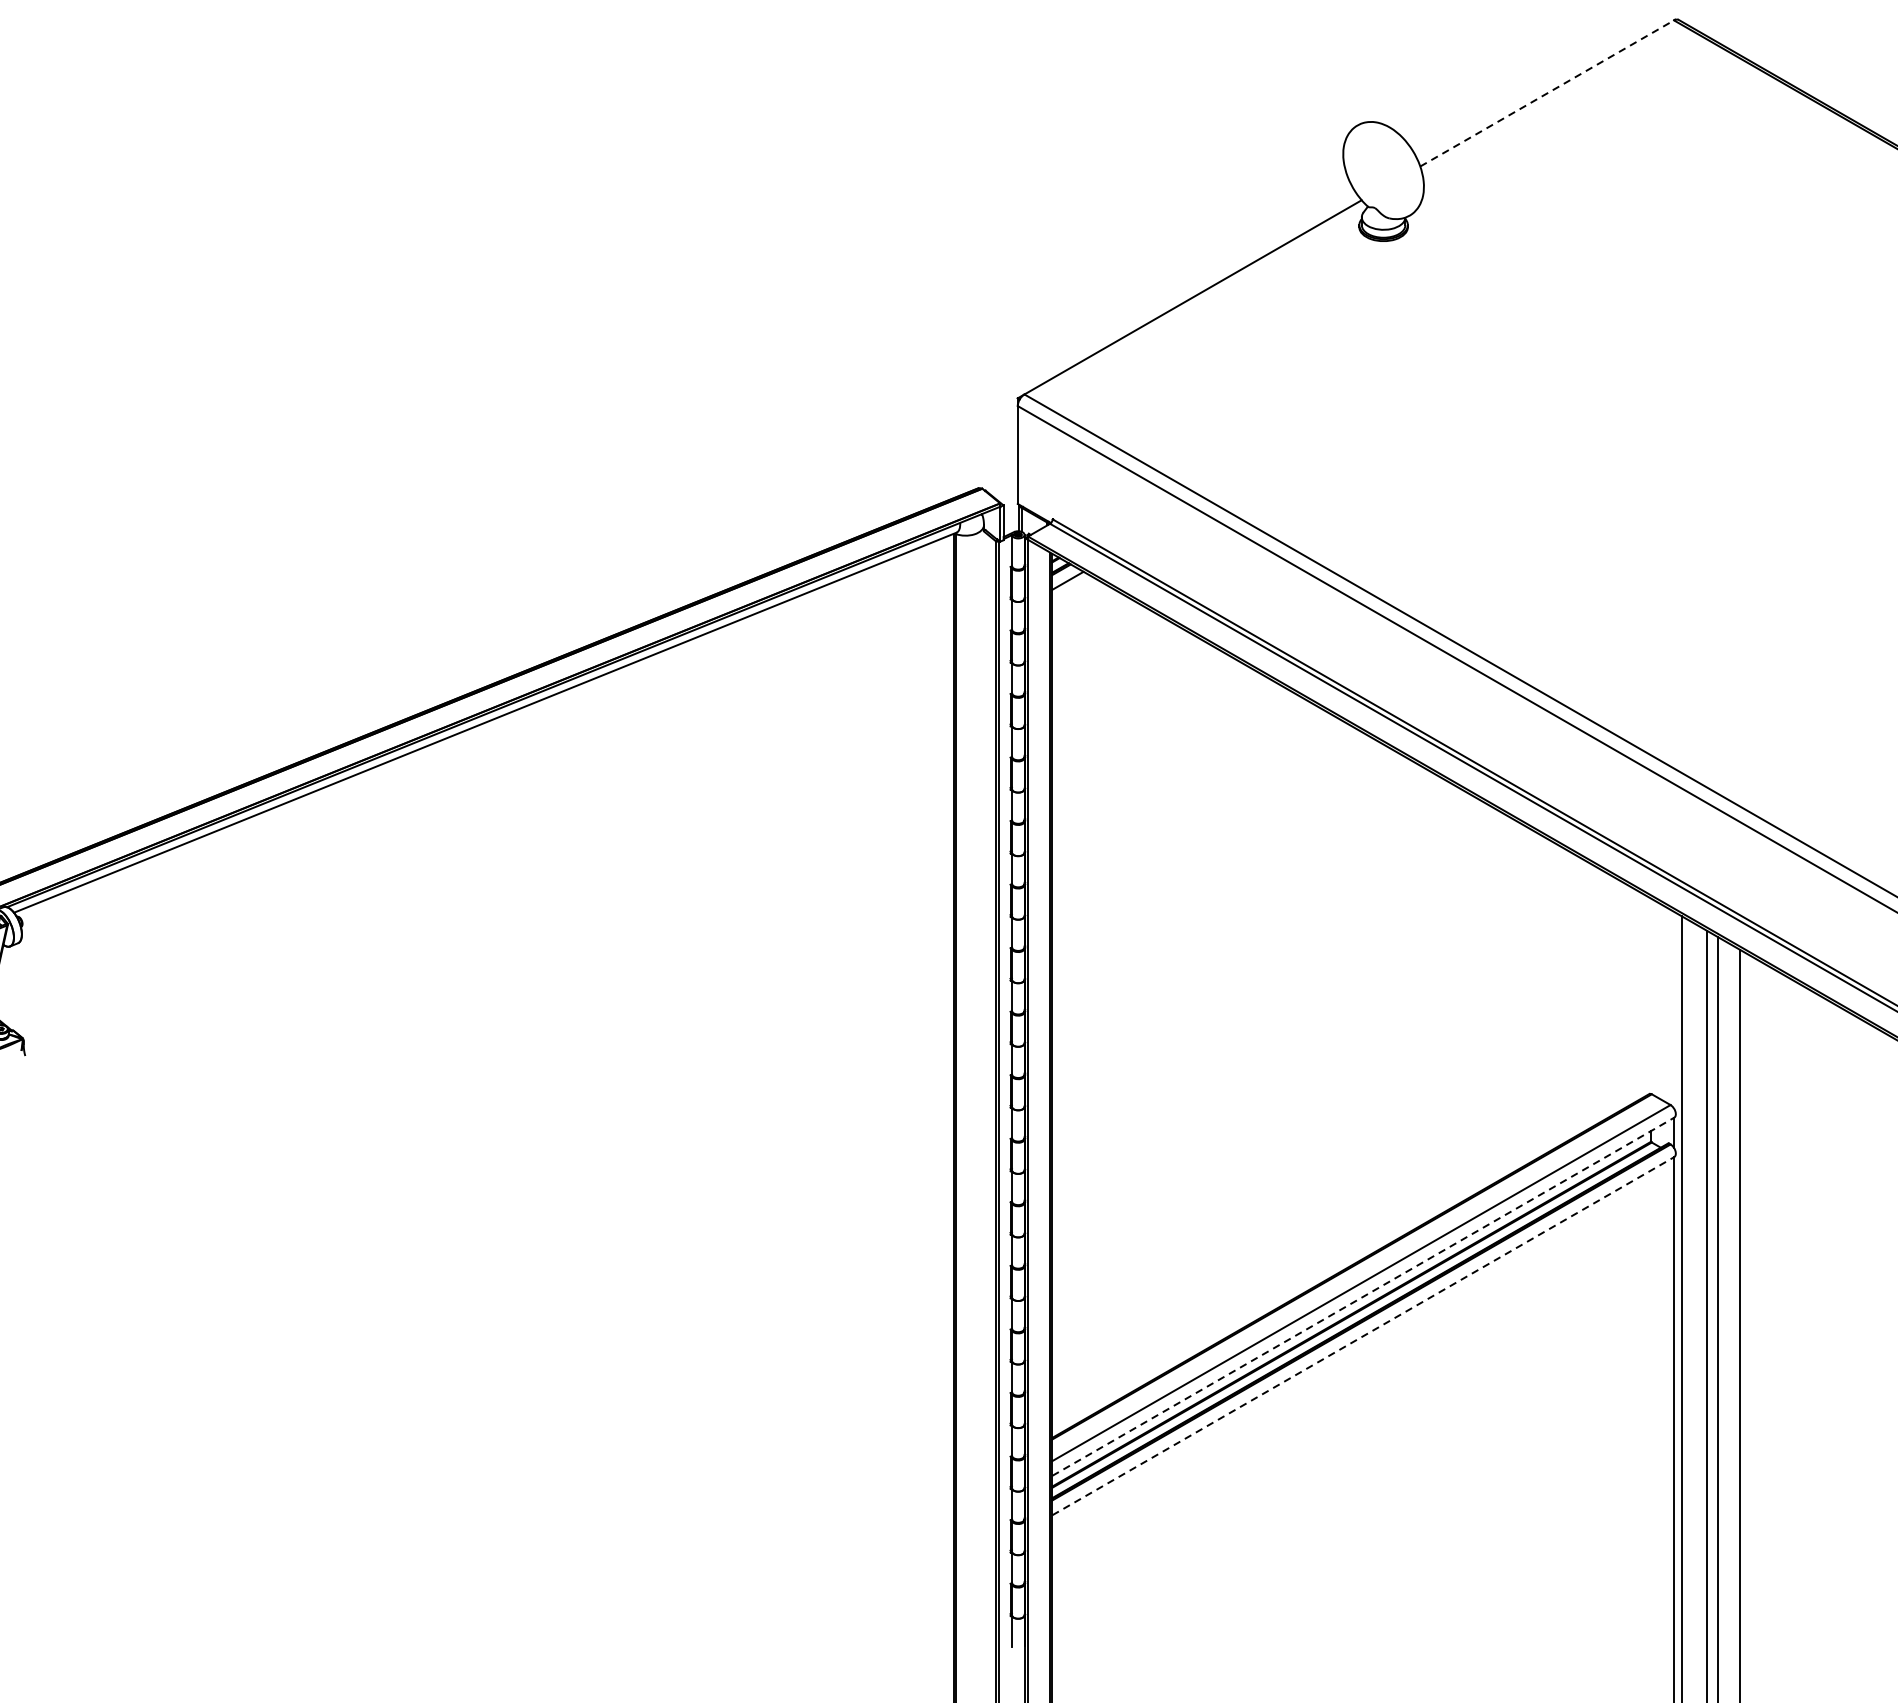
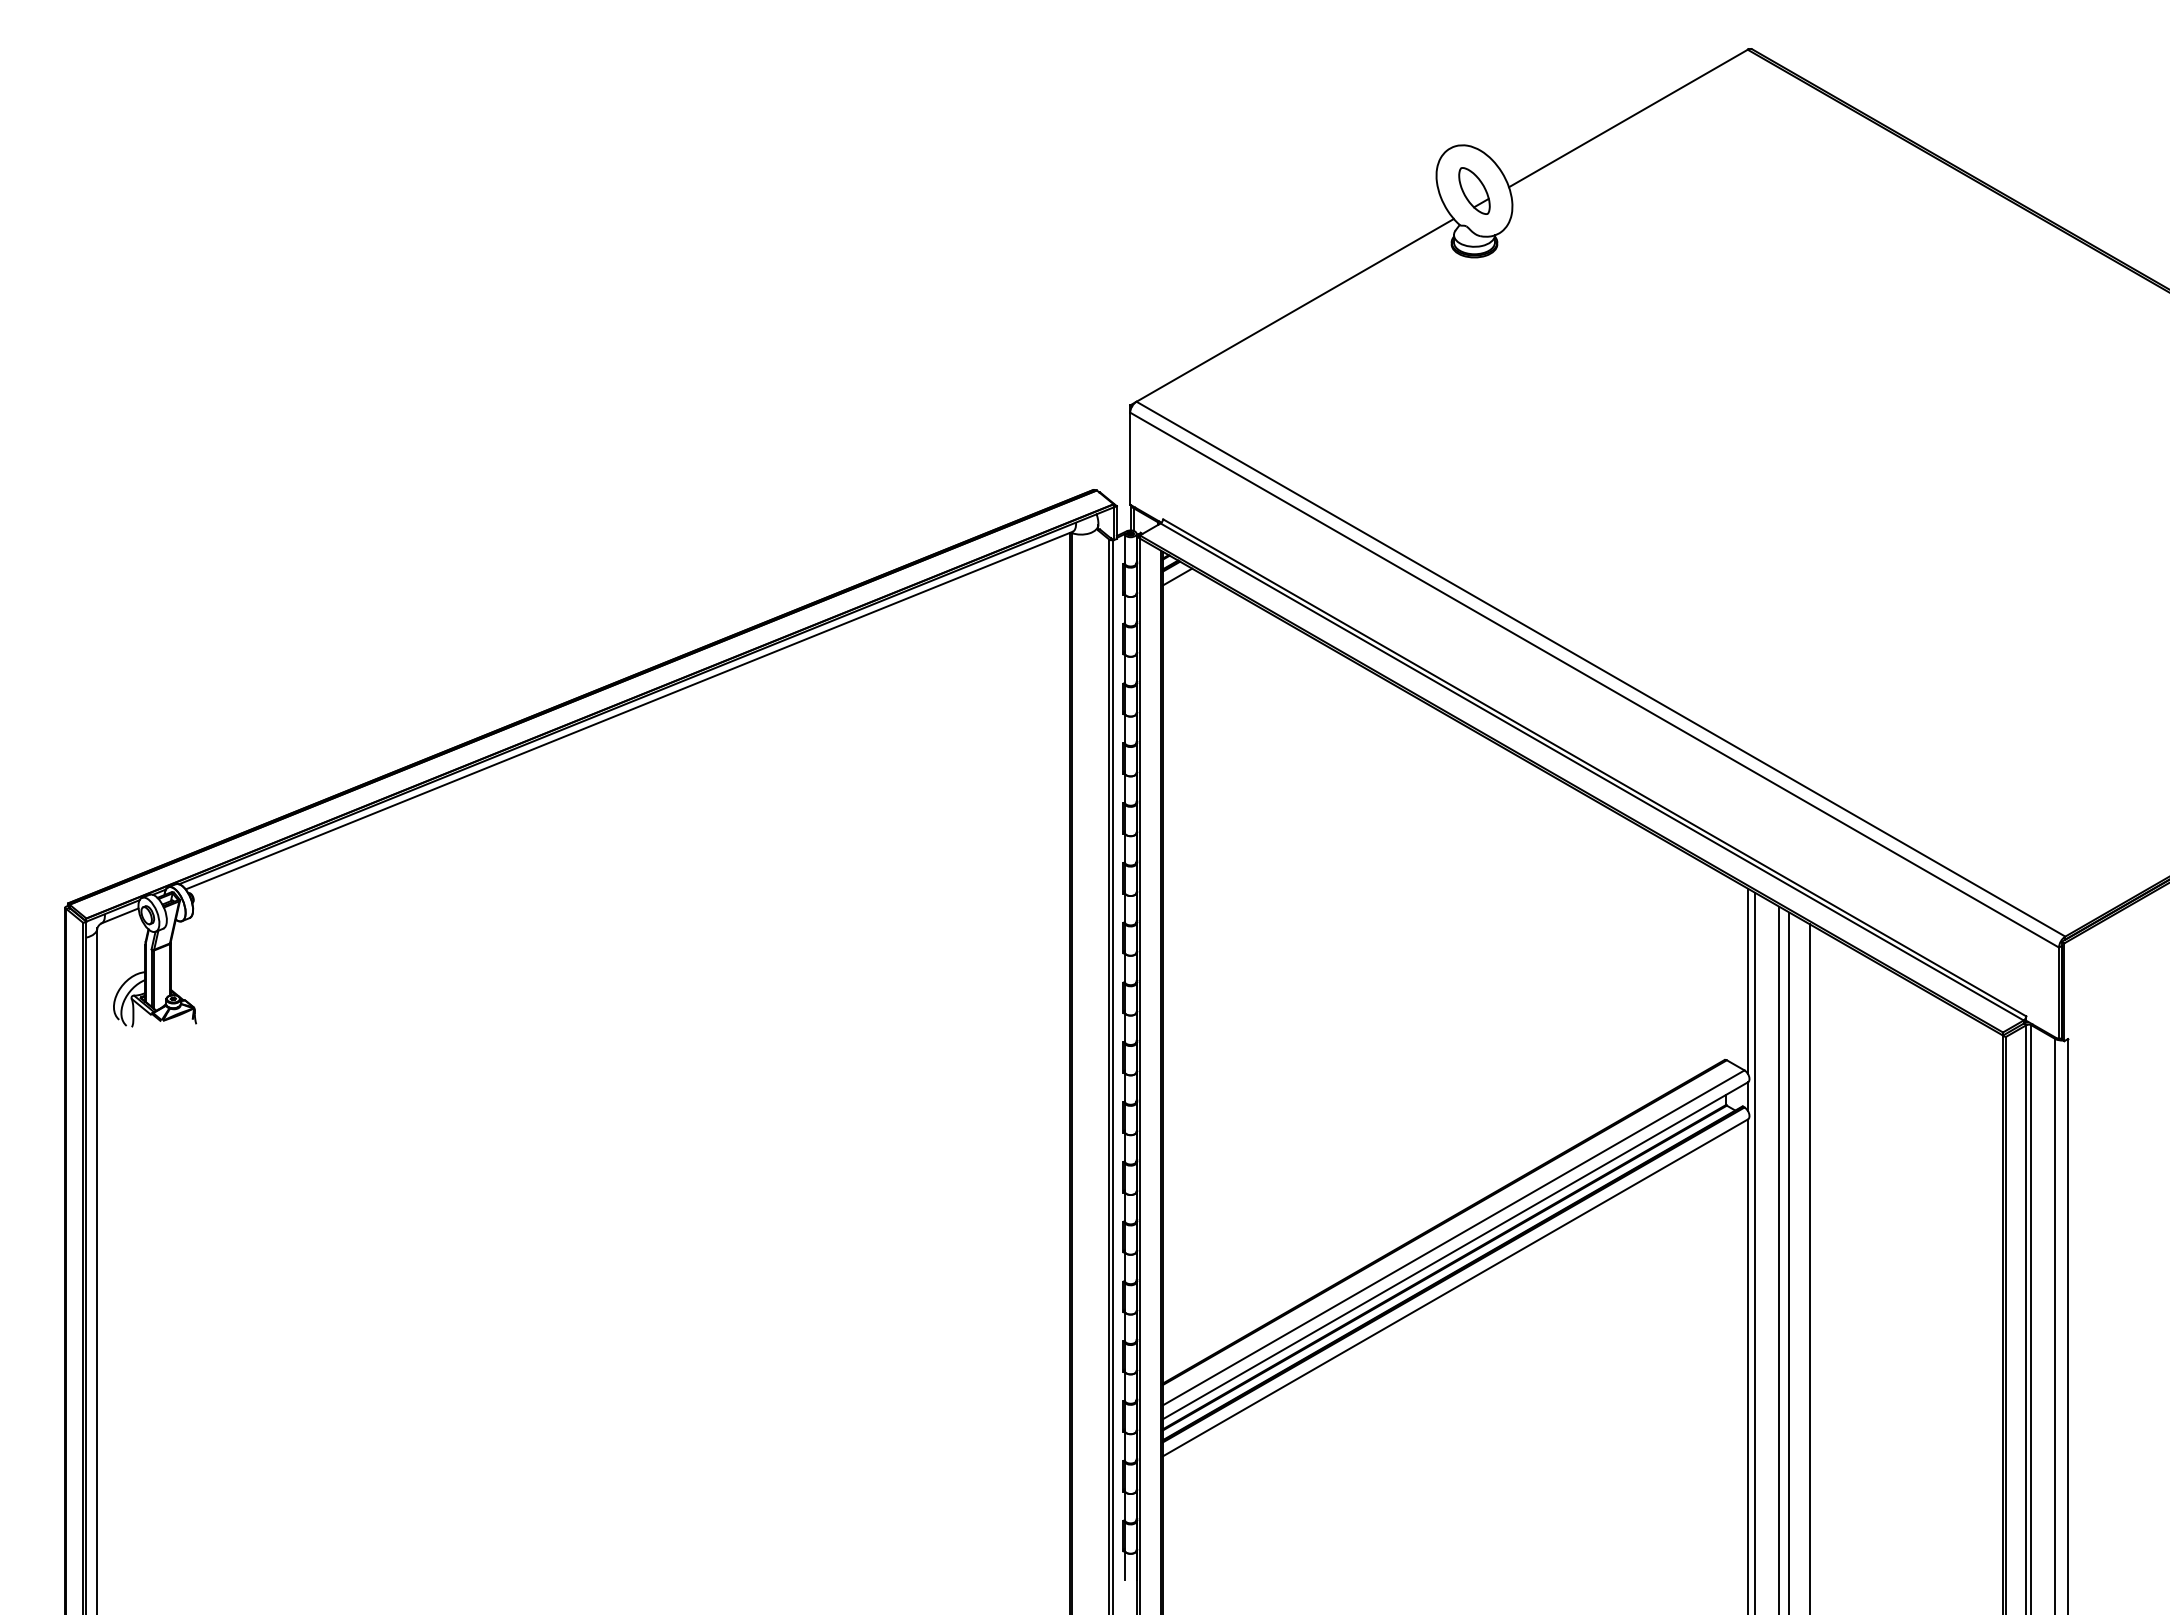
line: (1547, 93) -> (1628, 118), dashed -> solid
part: (1383, 169) -> (1474, 190), added
line: (1673, 1009) -> (1747, 980), added
line: (1363, 1296) -> (1455, 1250), dashed -> solid
line: (1363, 1335) -> (1455, 1287), dashed -> solid

